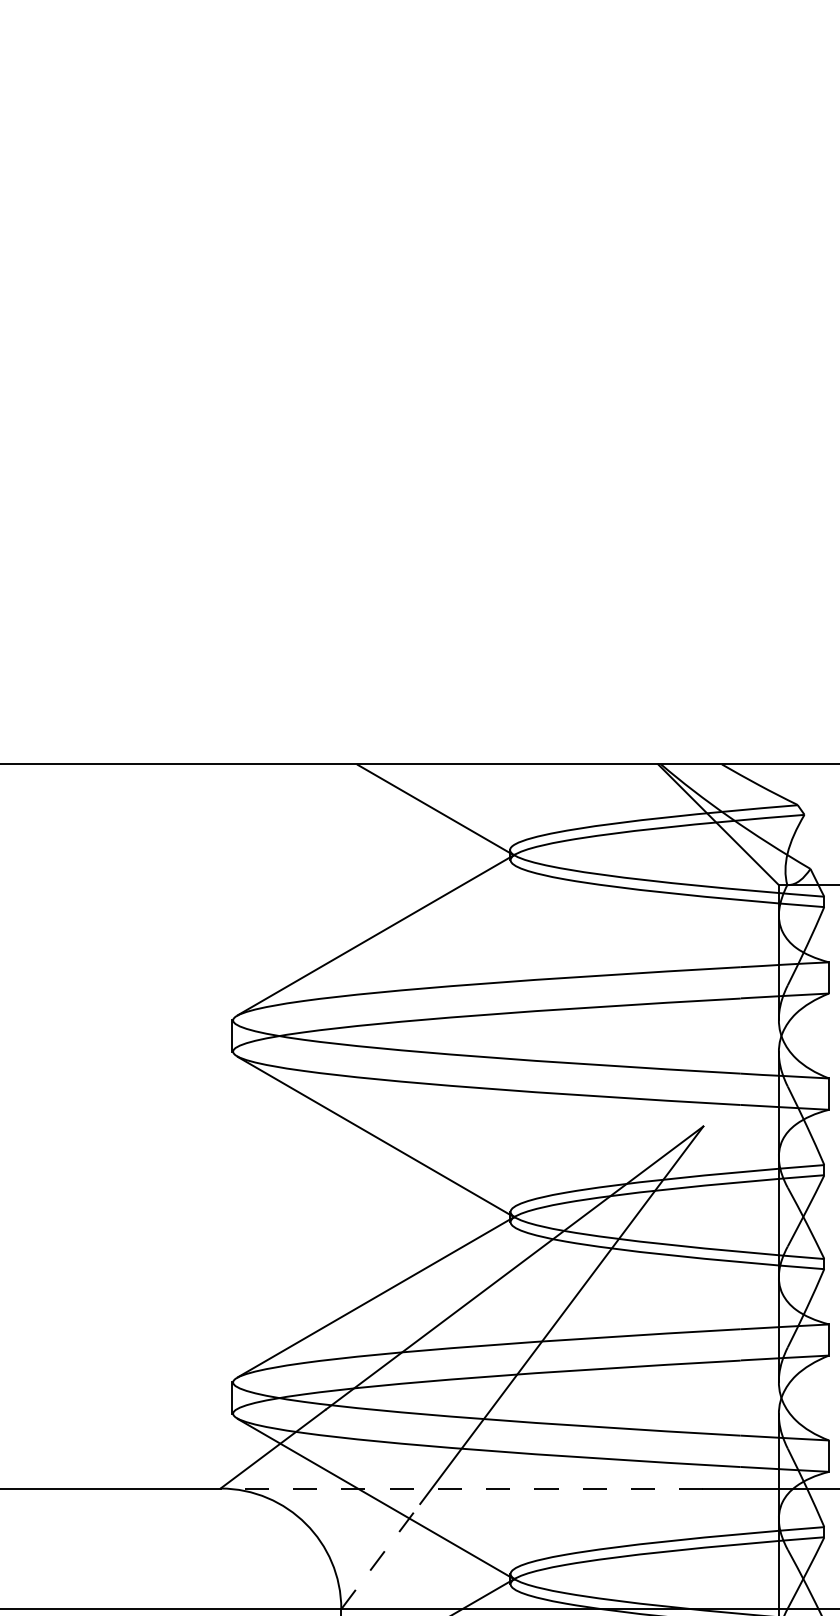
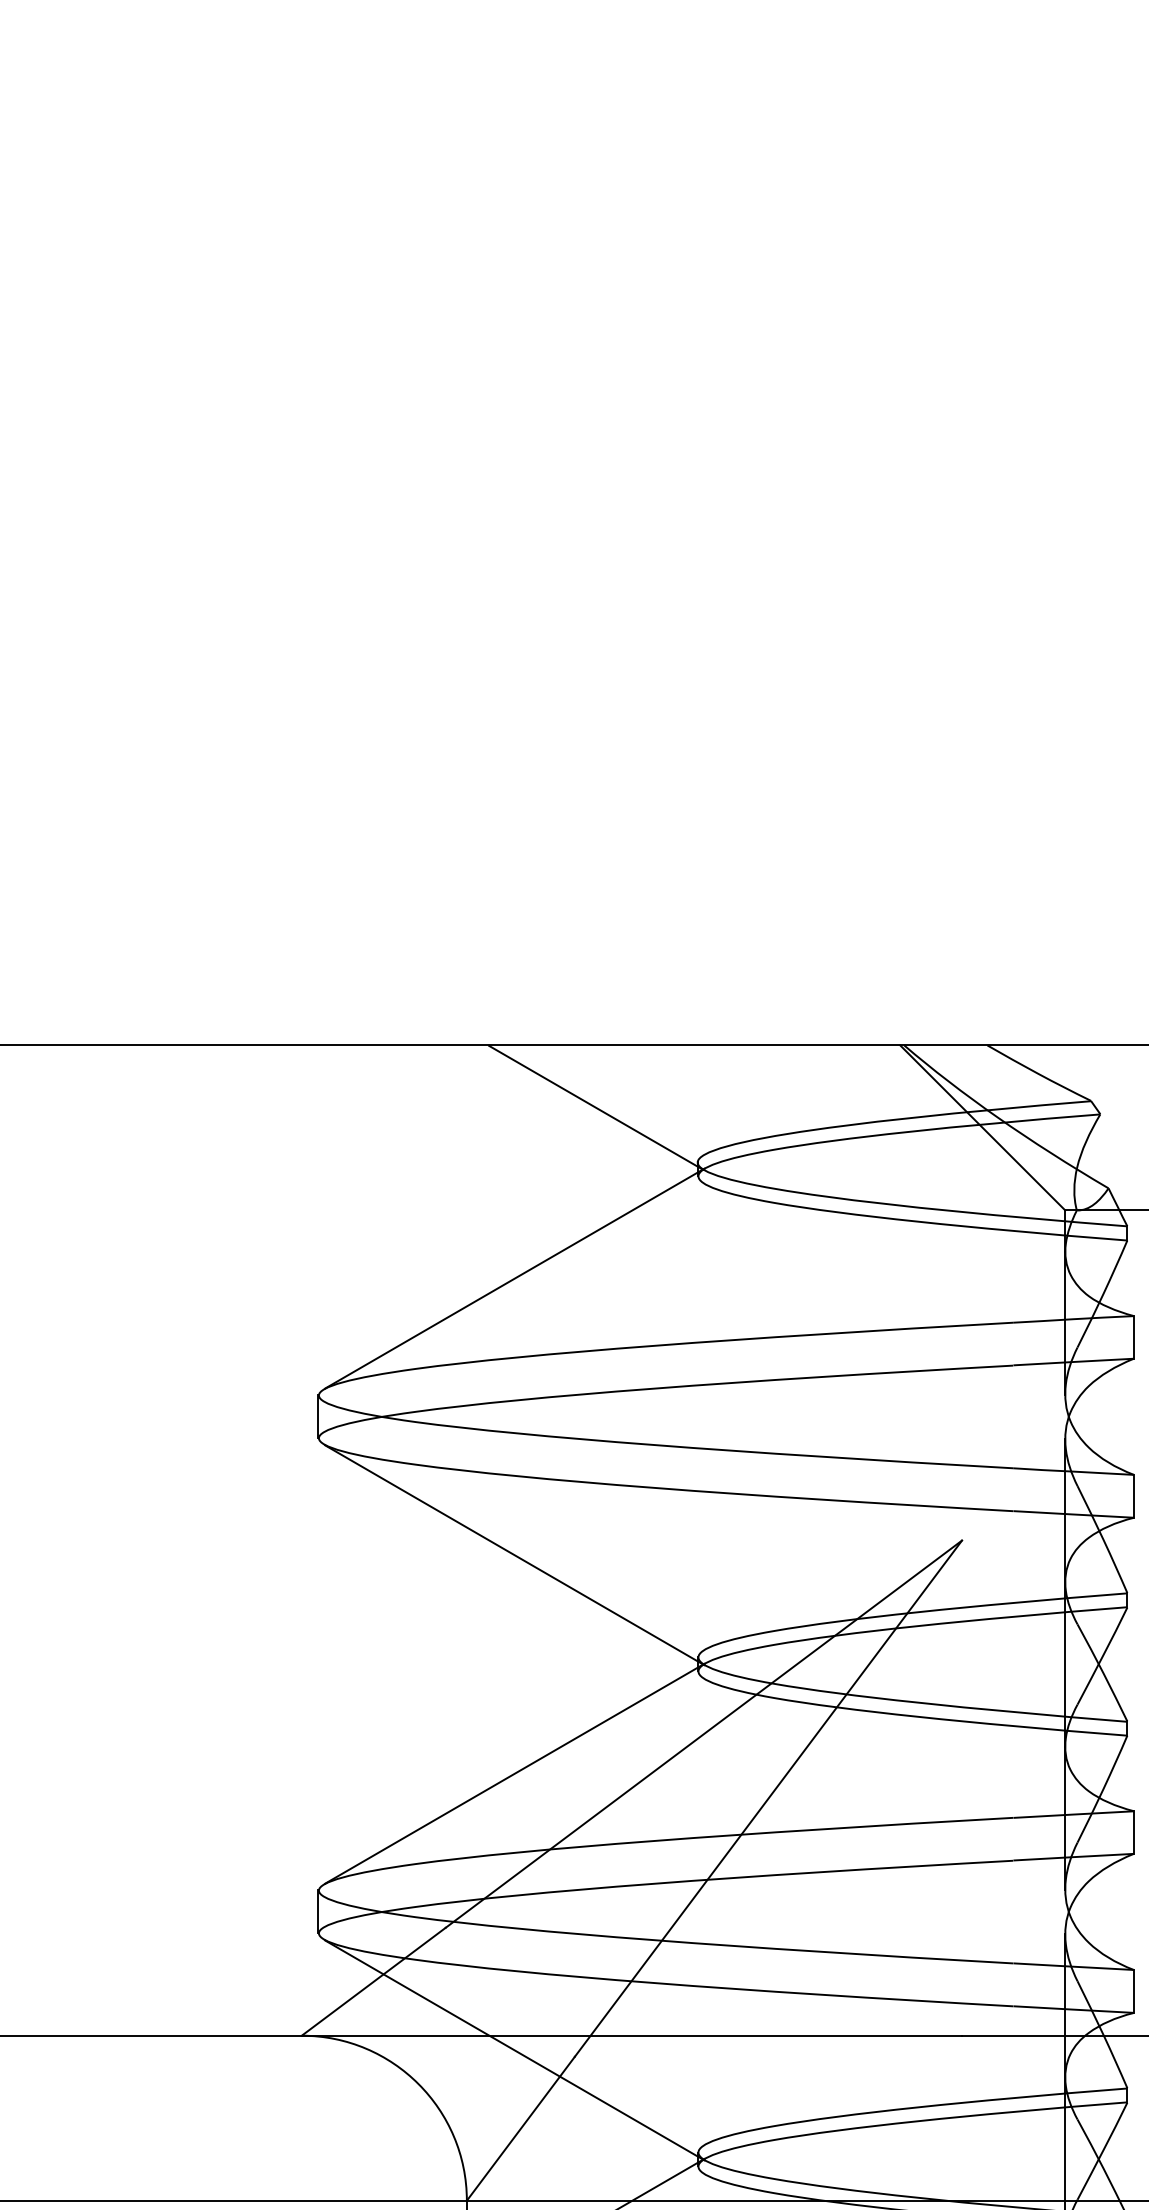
line: (461, 1488) -> (631, 2035), dashed -> solid
line: (380, 1556) -> (520, 2128), dashed -> solid

